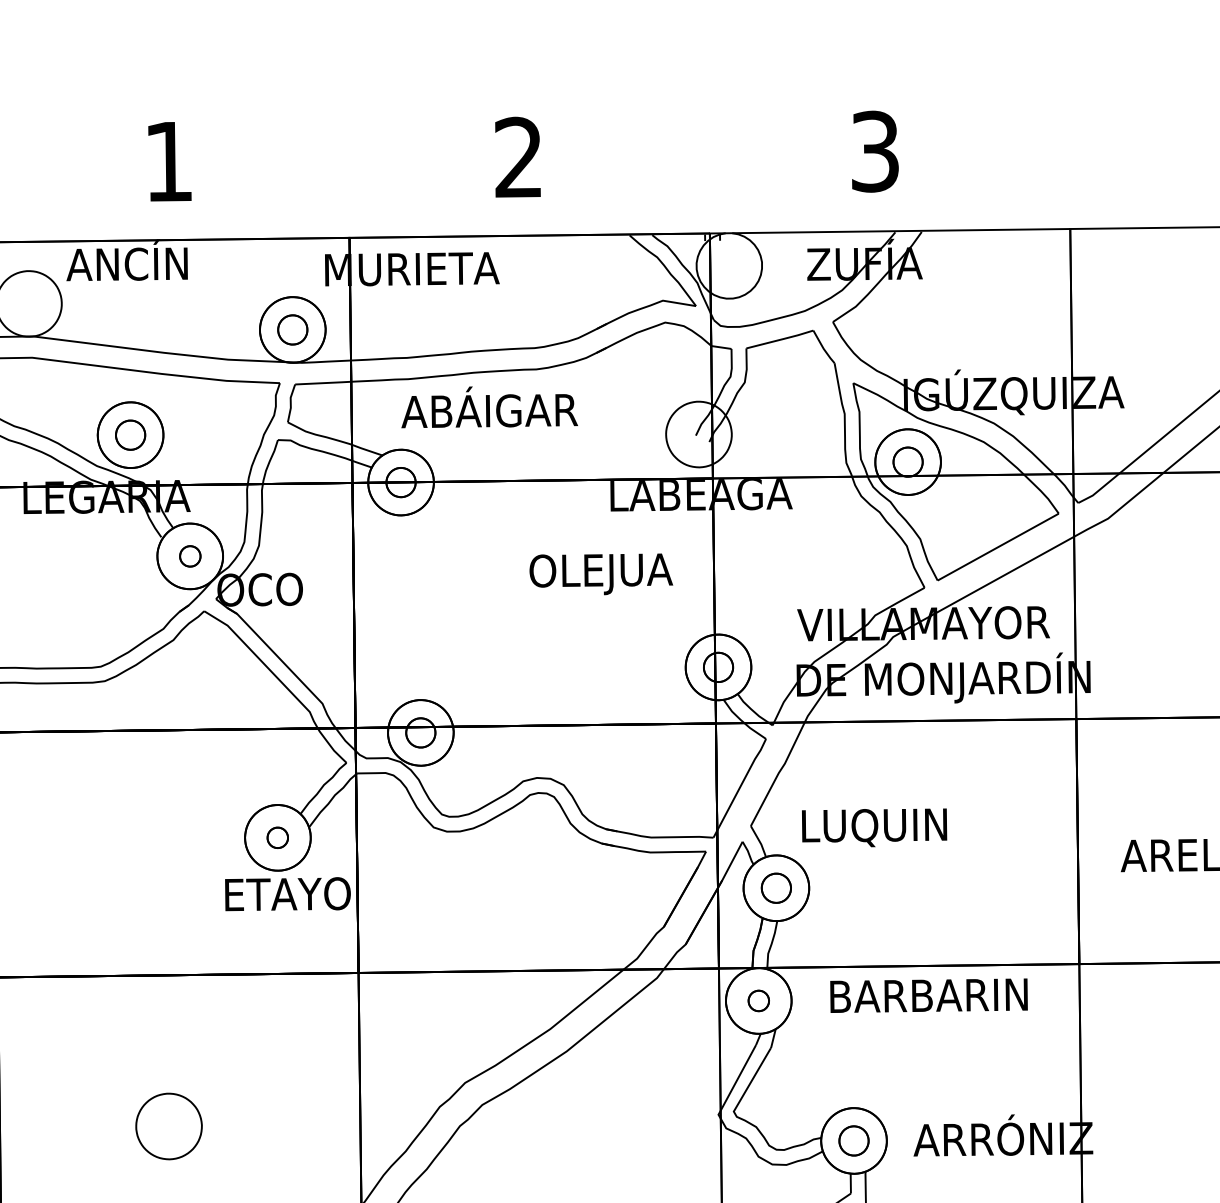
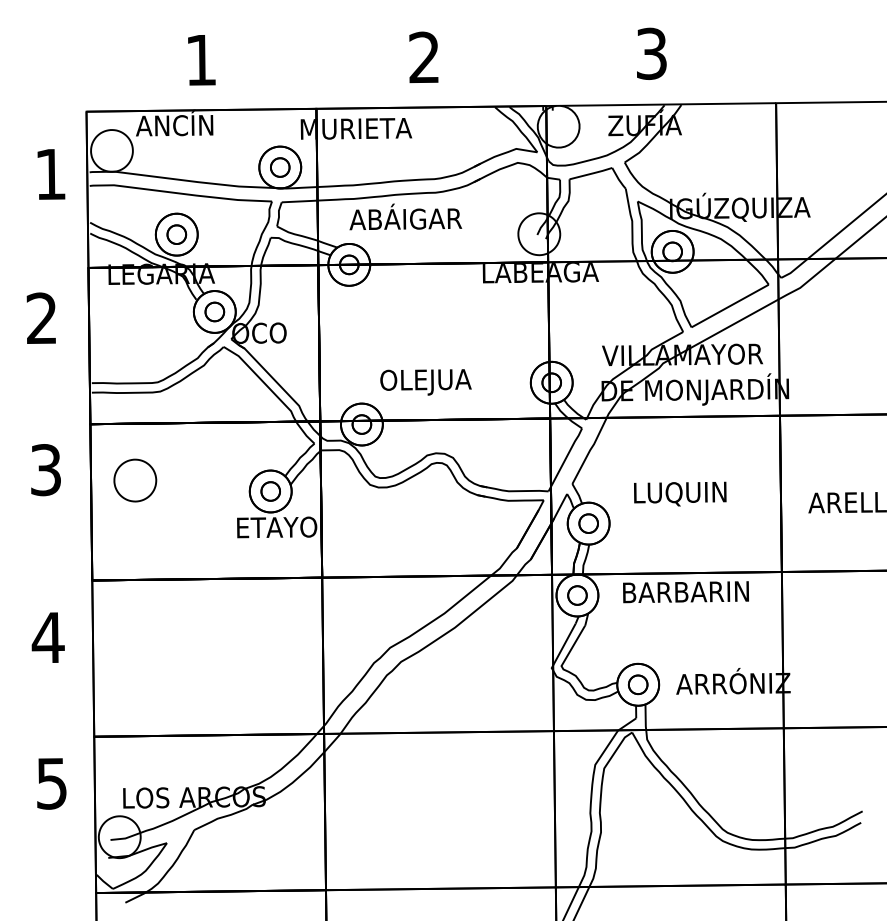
part: (189, 555) -> (214, 311), size x1.43
text: (600, 574) -> (425, 382), moved
text: (874, 826) -> (680, 493), moved
part: (277, 837) -> (270, 491), size x1.43
part: (758, 1000) -> (577, 595), size x1.43
part: (169, 1126) -> (135, 480), moved

